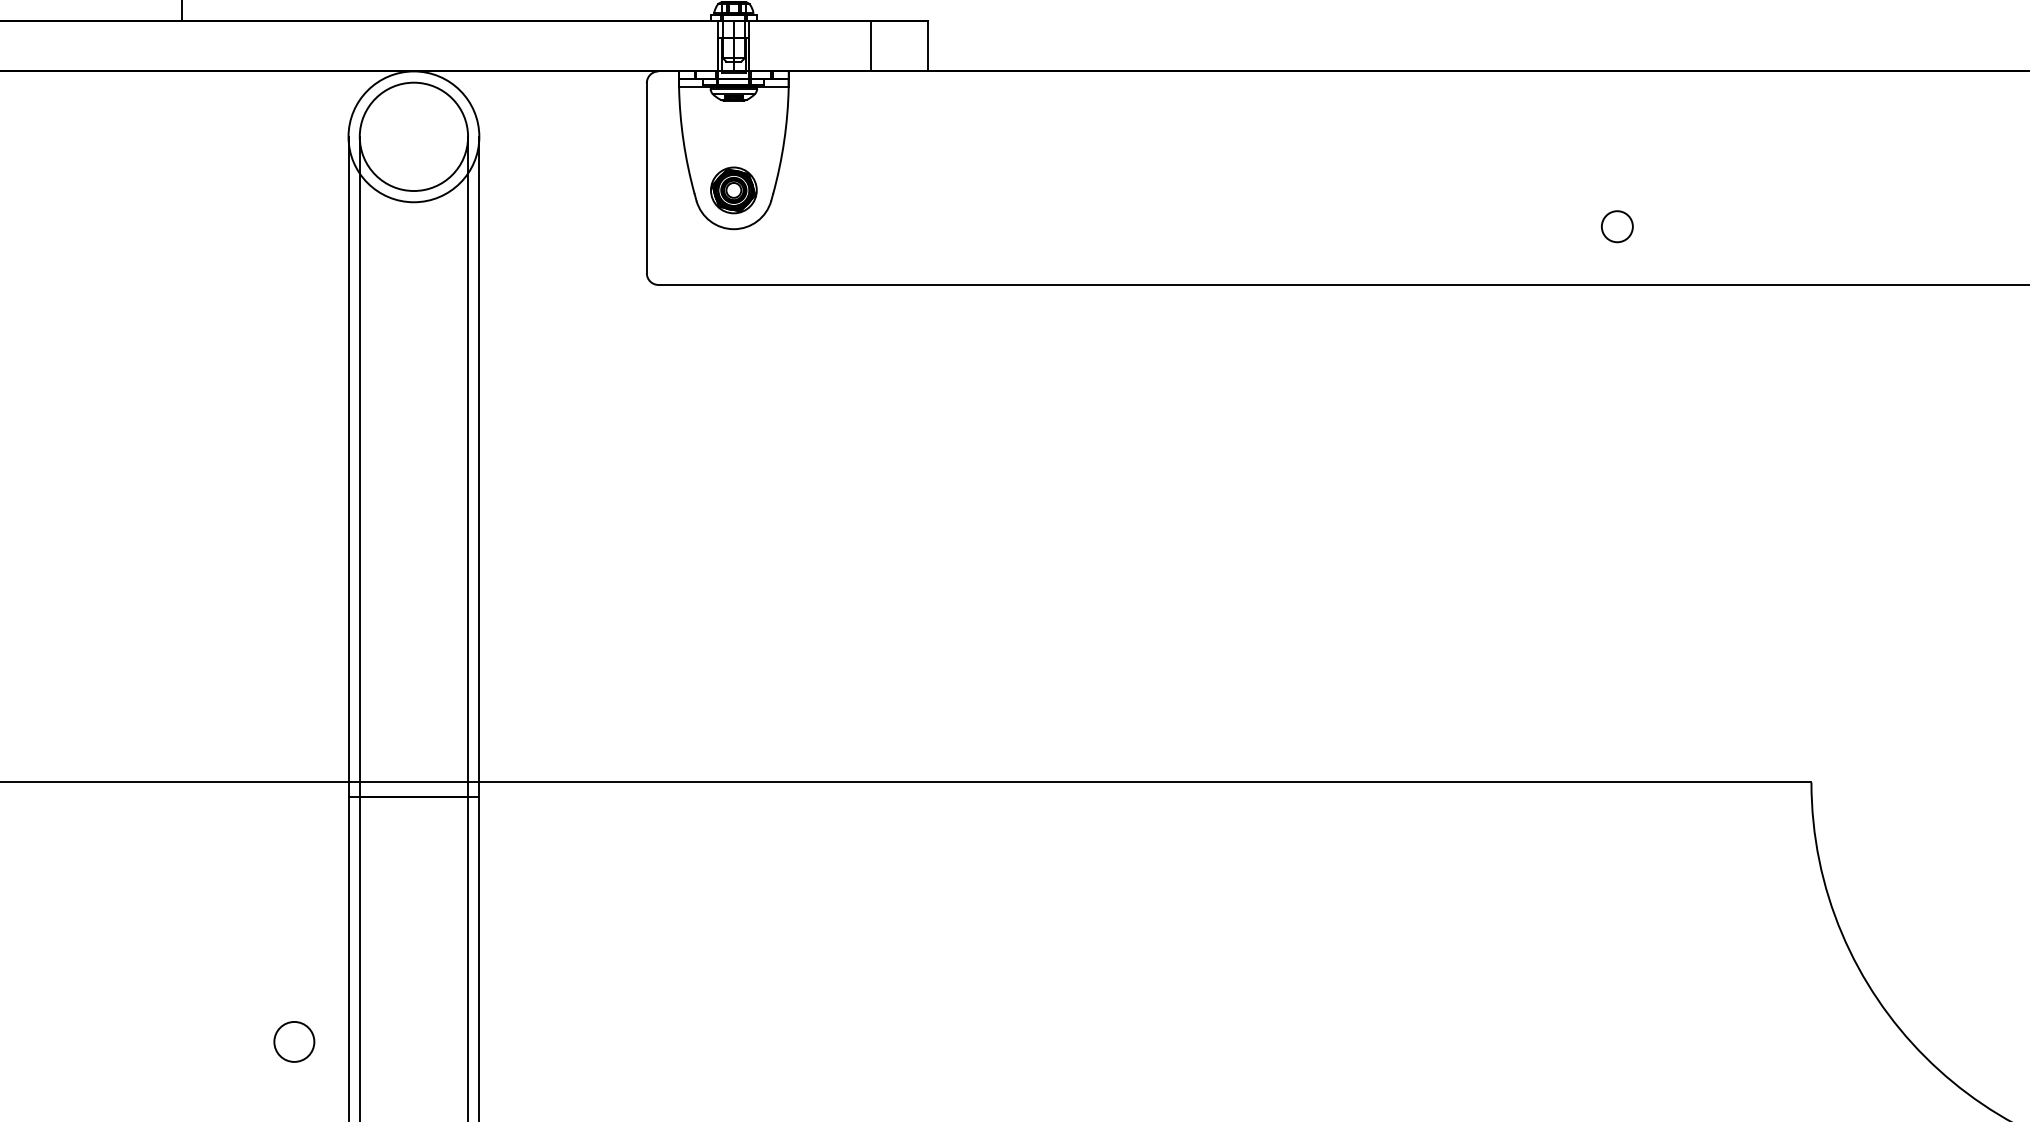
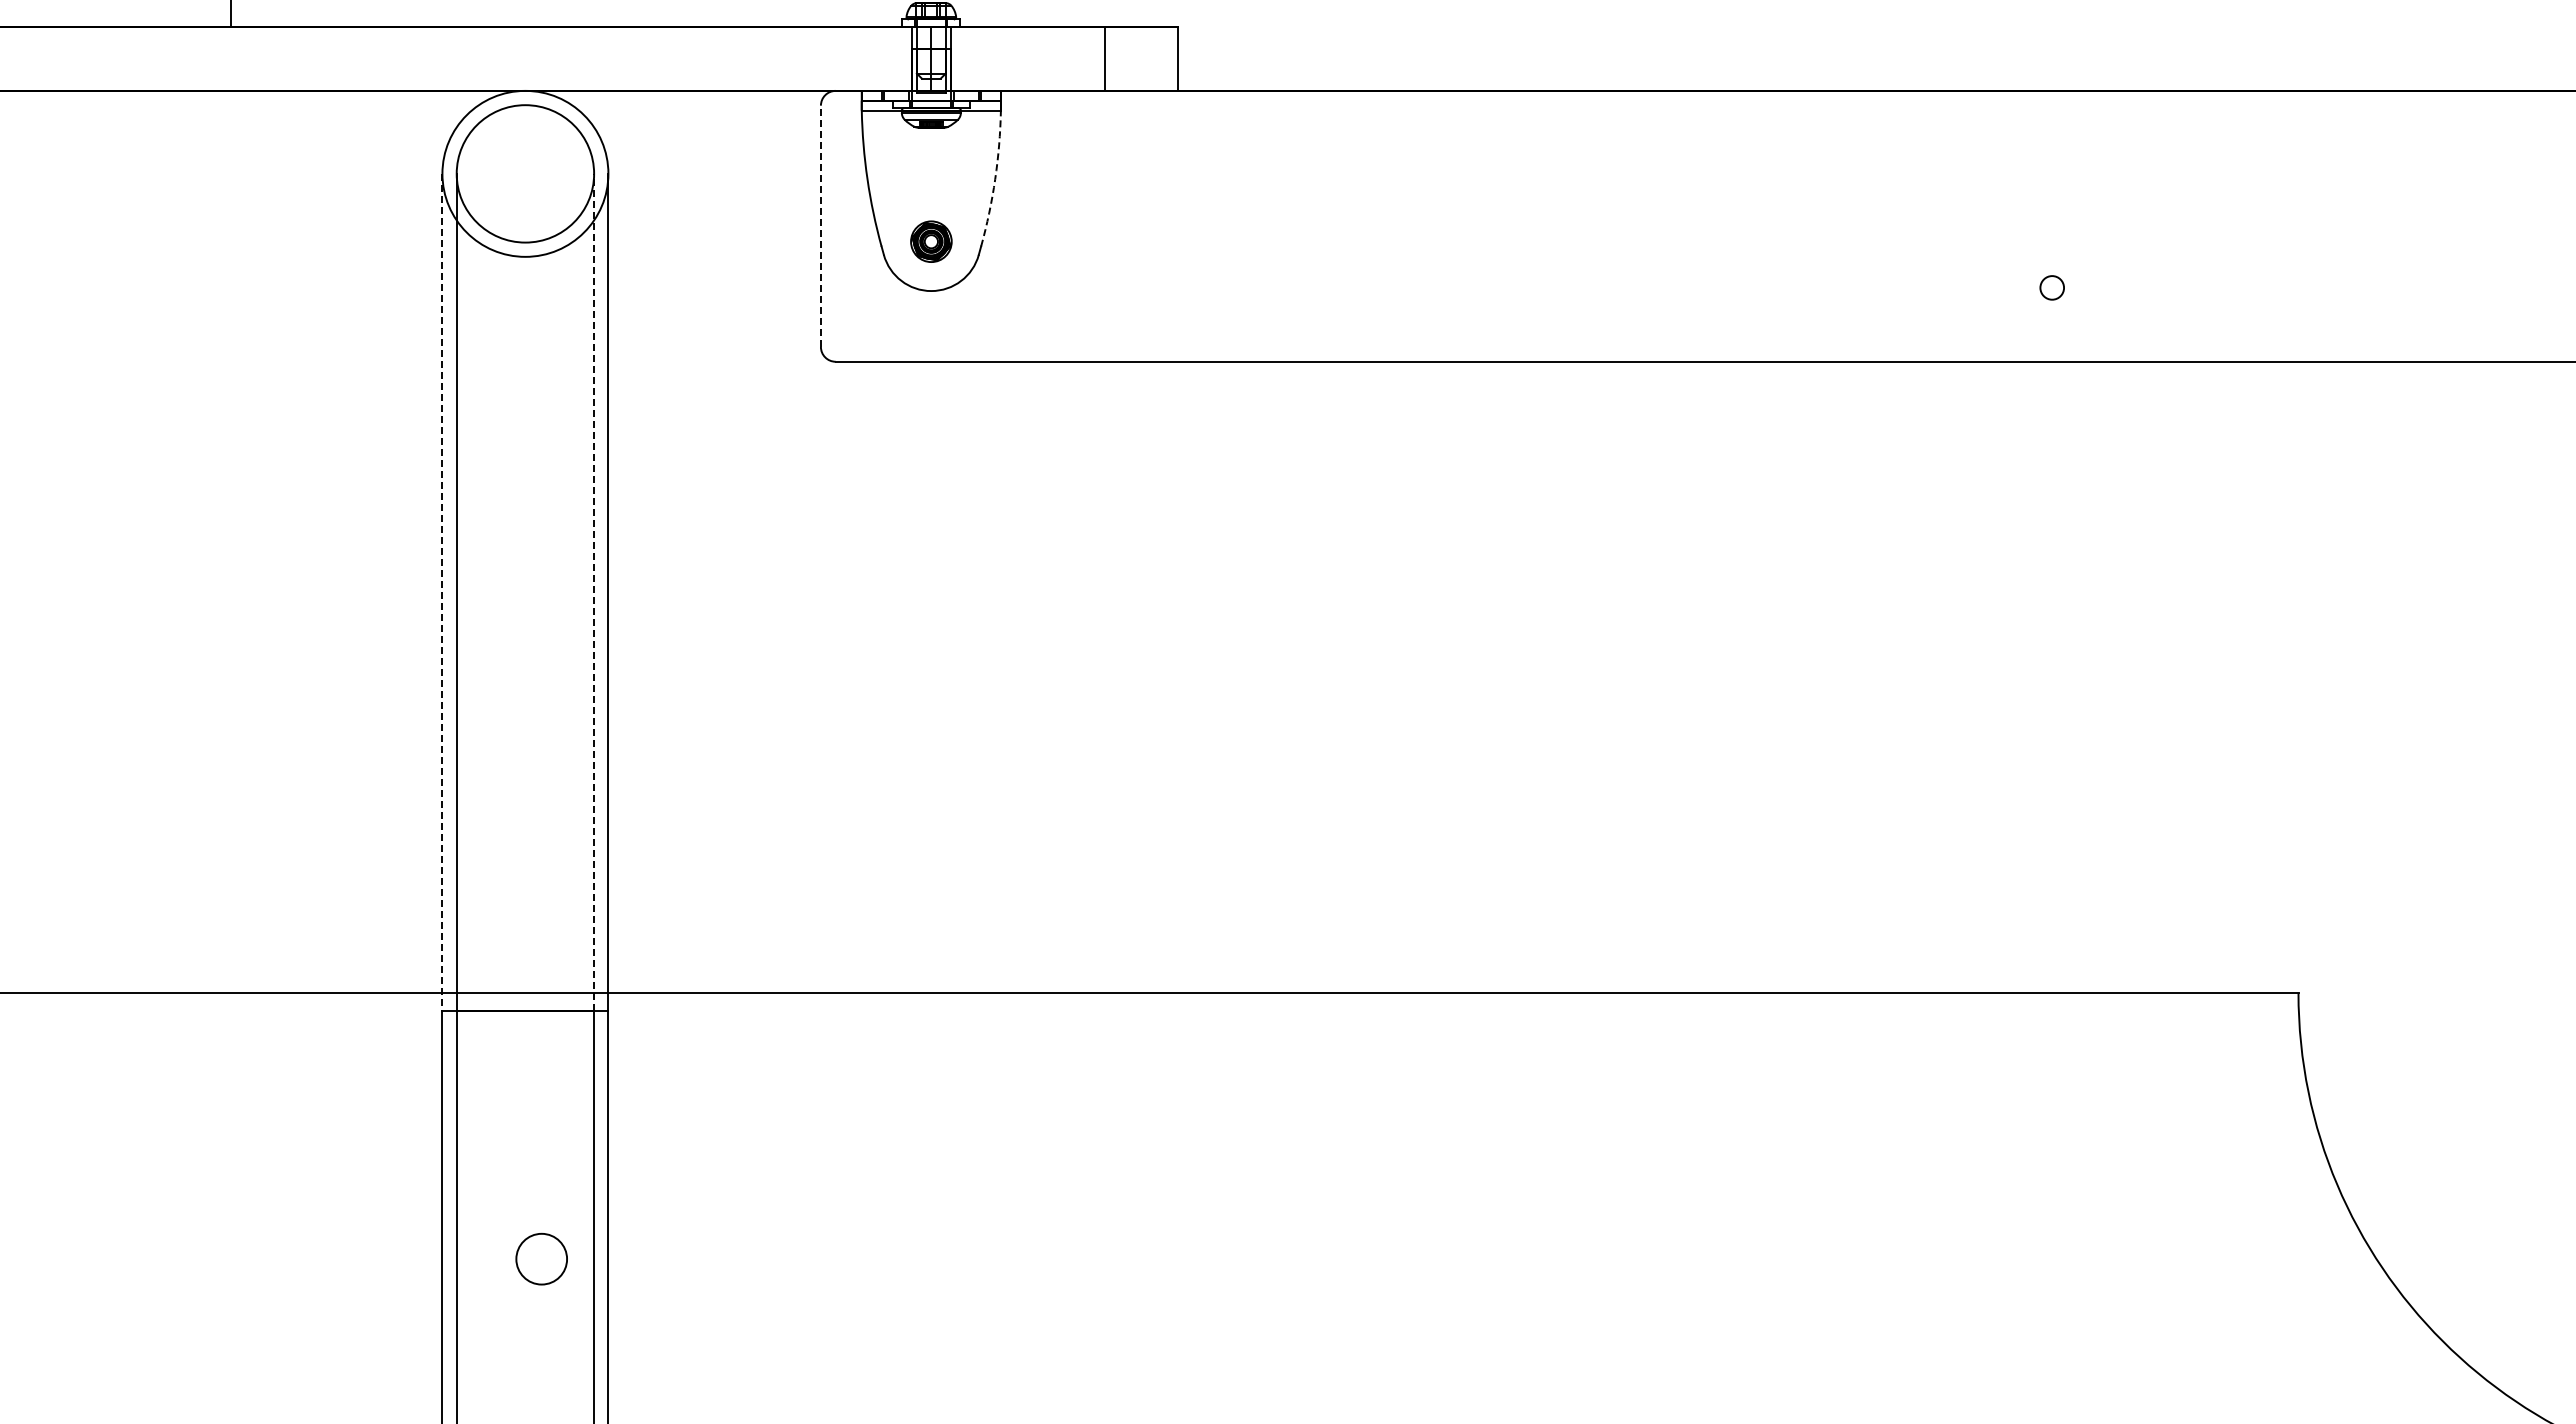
arc: (784, 141) -> (995, 179), solid -> dashed
line: (646, 178) -> (820, 226), solid -> dashed
part: (734, 190) -> (931, 241), size x0.7
circle: (1616, 226) -> (2051, 287), size x0.6
line: (348, 466) -> (442, 592), solid -> dashed
line: (468, 466) -> (594, 592), solid -> dashed
circle: (294, 1041) -> (541, 1258), moved

